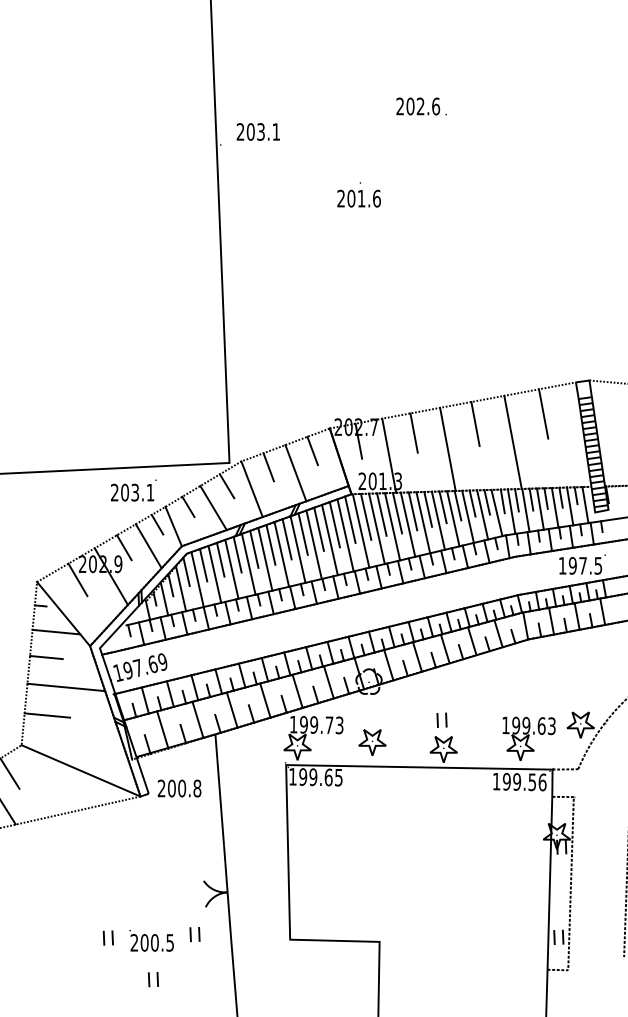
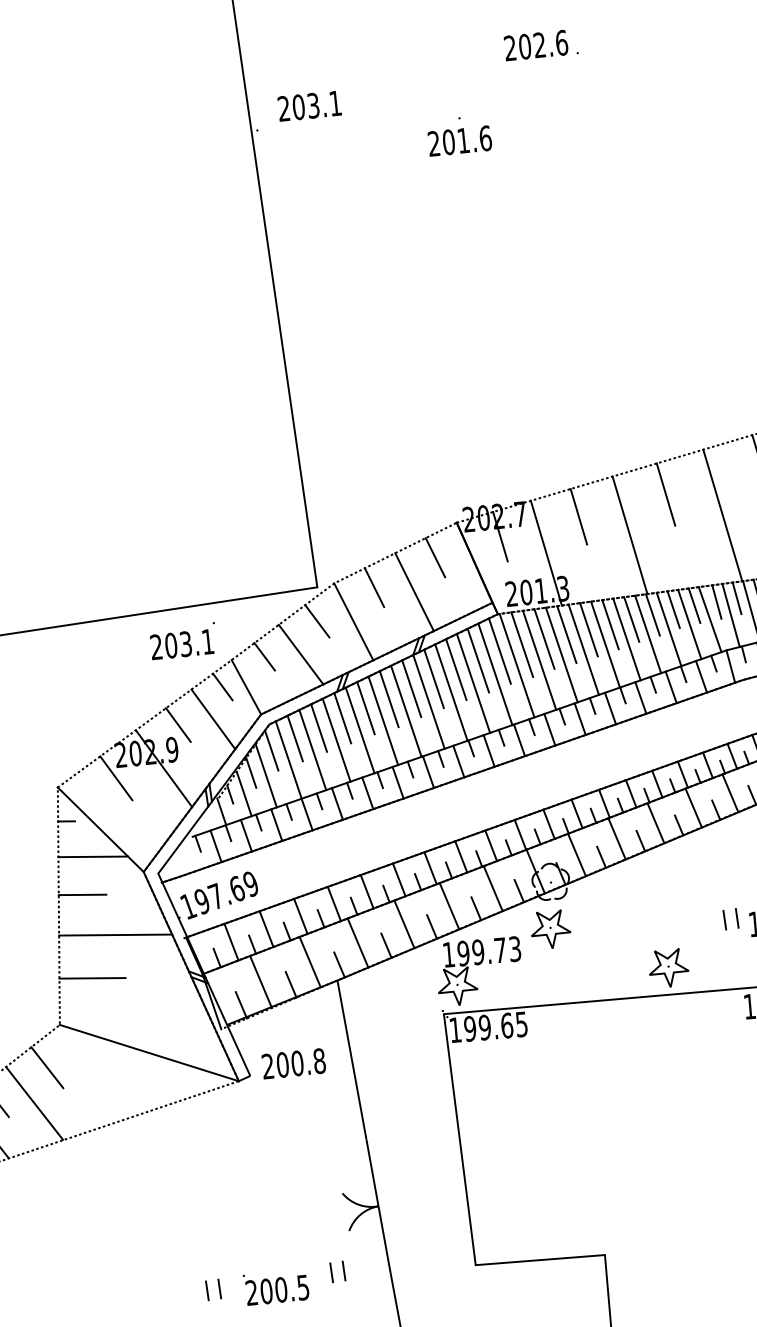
text: (358, 194) -> (458, 135), moved
part: (441, 719) -> (730, 918), moved
part: (372, 742) -> (550, 929), moved

